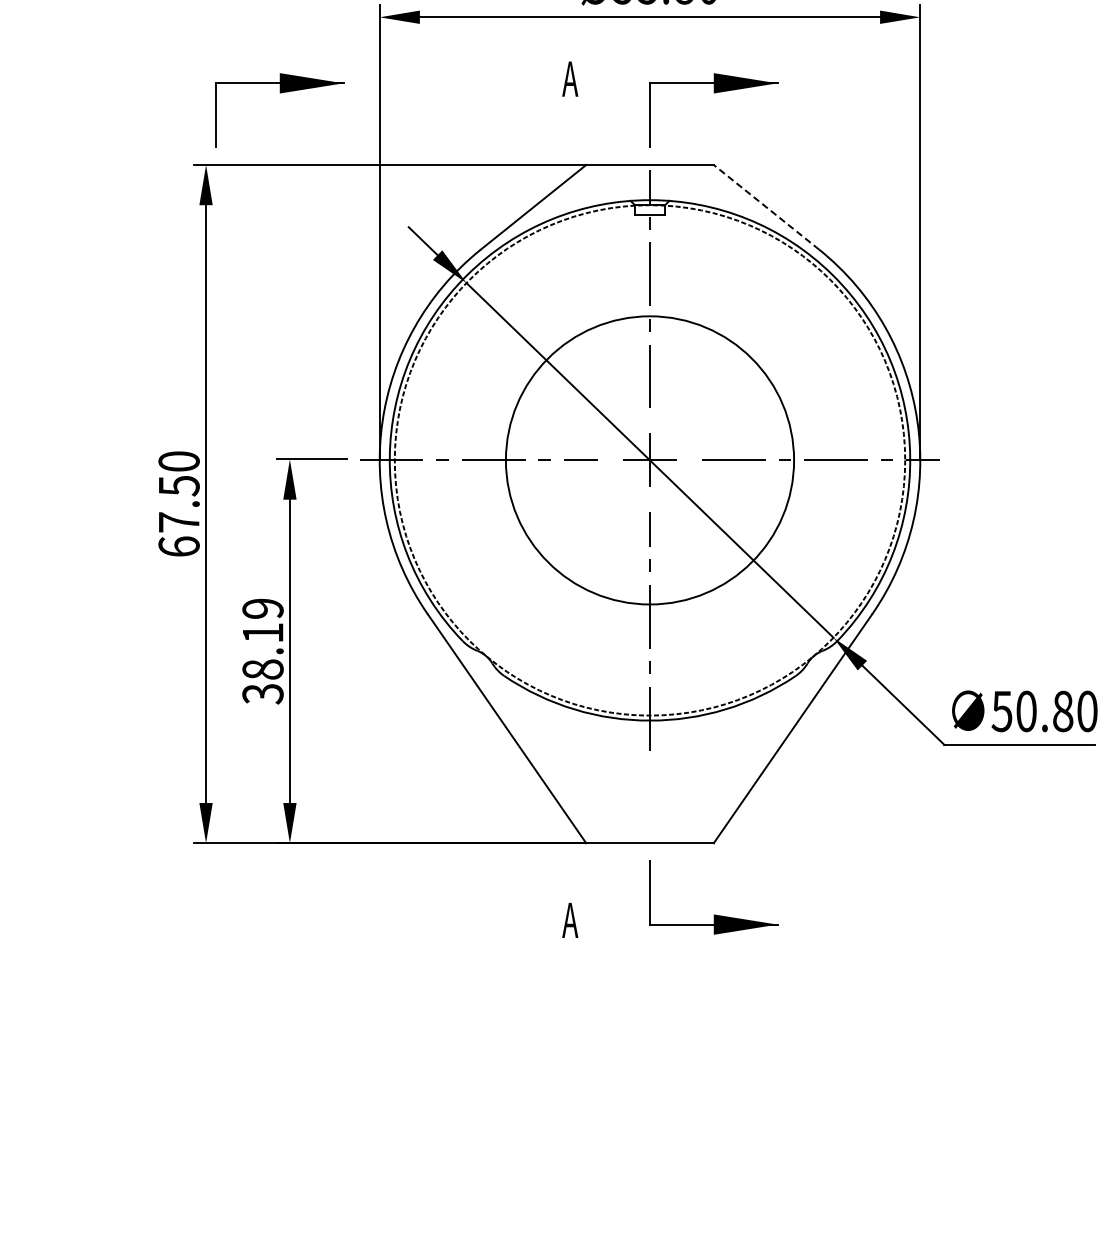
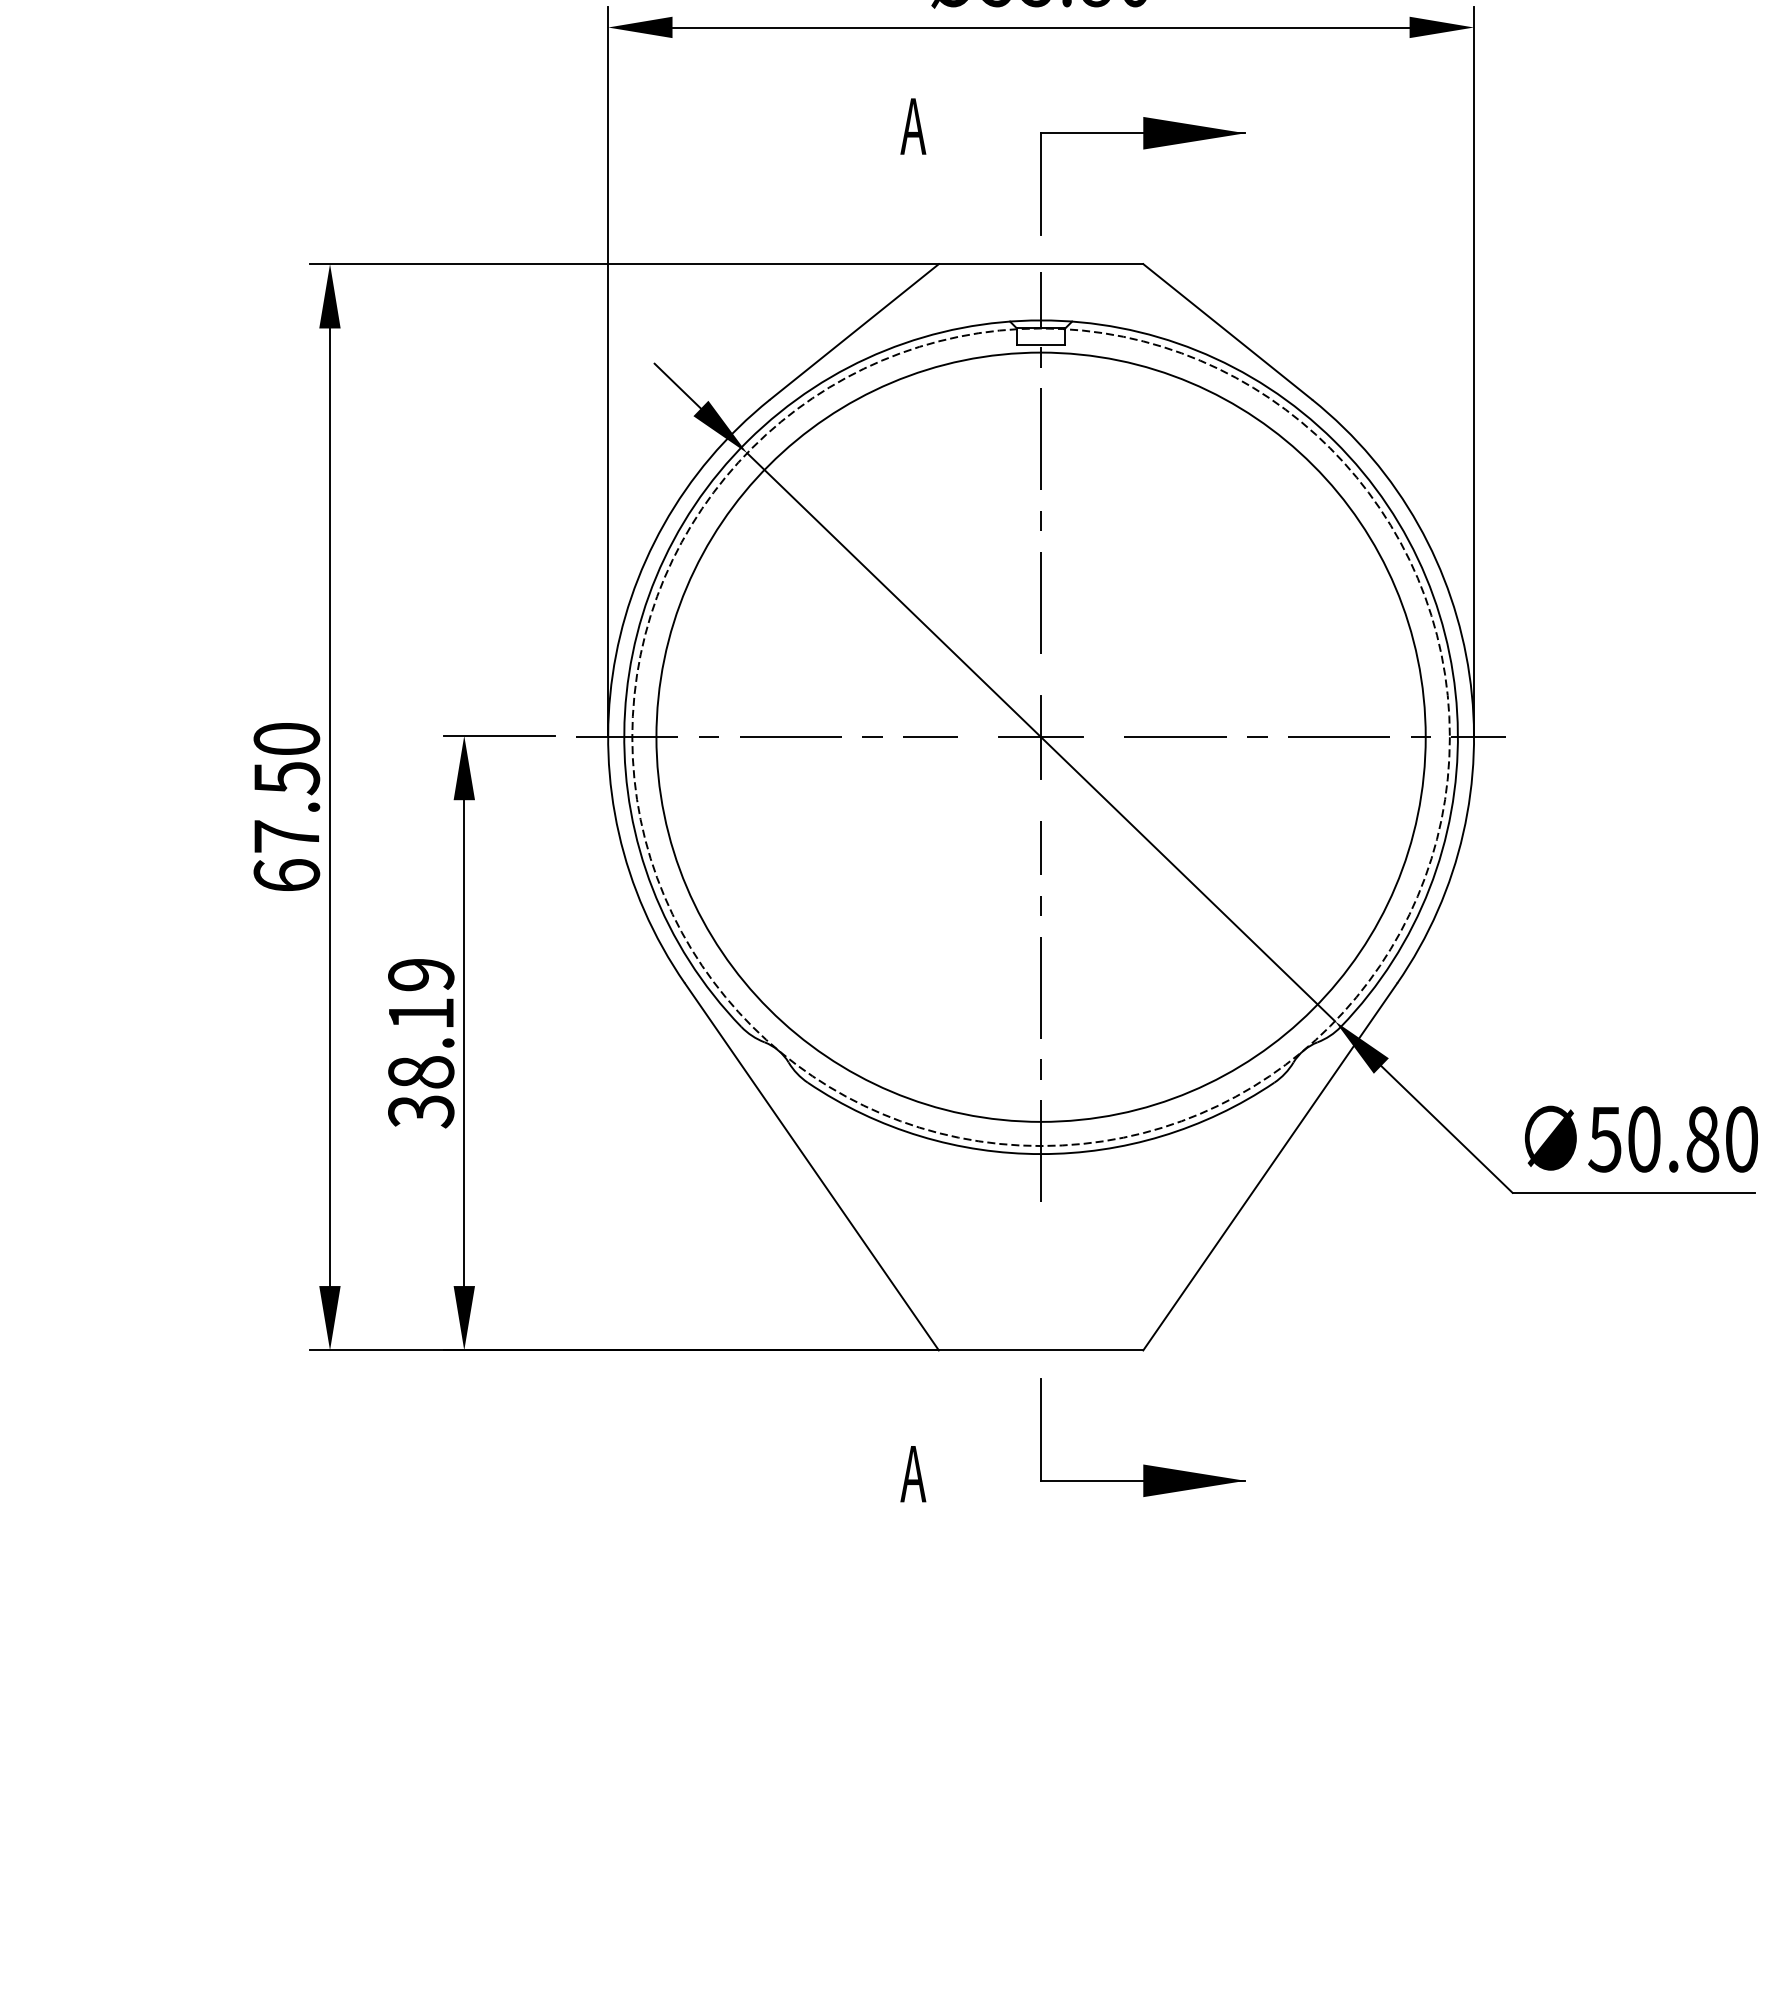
part: (280, 93) -> (449, 149), removed
line: (766, 207) -> (1227, 332), dashed -> solid
circle: (649, 460) -> (1040, 737), size x1.67

